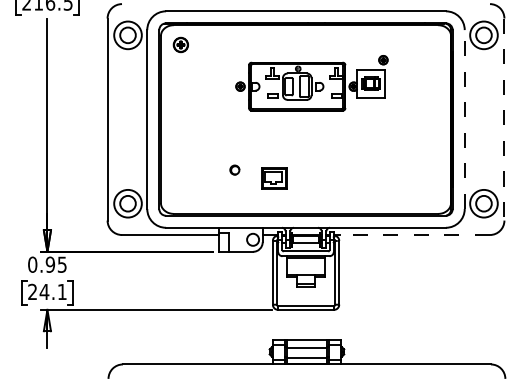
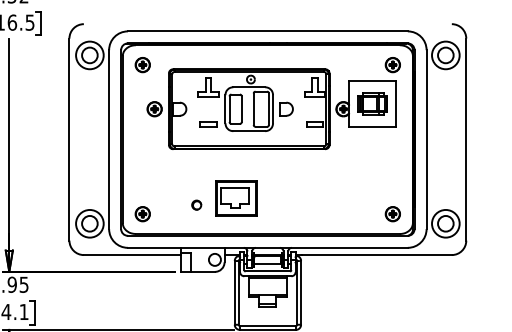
part: (311, 82) -> (273, 102), size x1.67
line: (464, 119) -> (426, 139), dashed -> solid
line: (504, 120) -> (466, 140), dashed -> solid
part: (234, 169) -> (196, 204), moved
part: (274, 178) -> (236, 198), size x1.67
part: (180, 194) -> (142, 214), added
part: (431, 194) -> (393, 214), added
line: (414, 235) -> (376, 255), dashed -> solid

